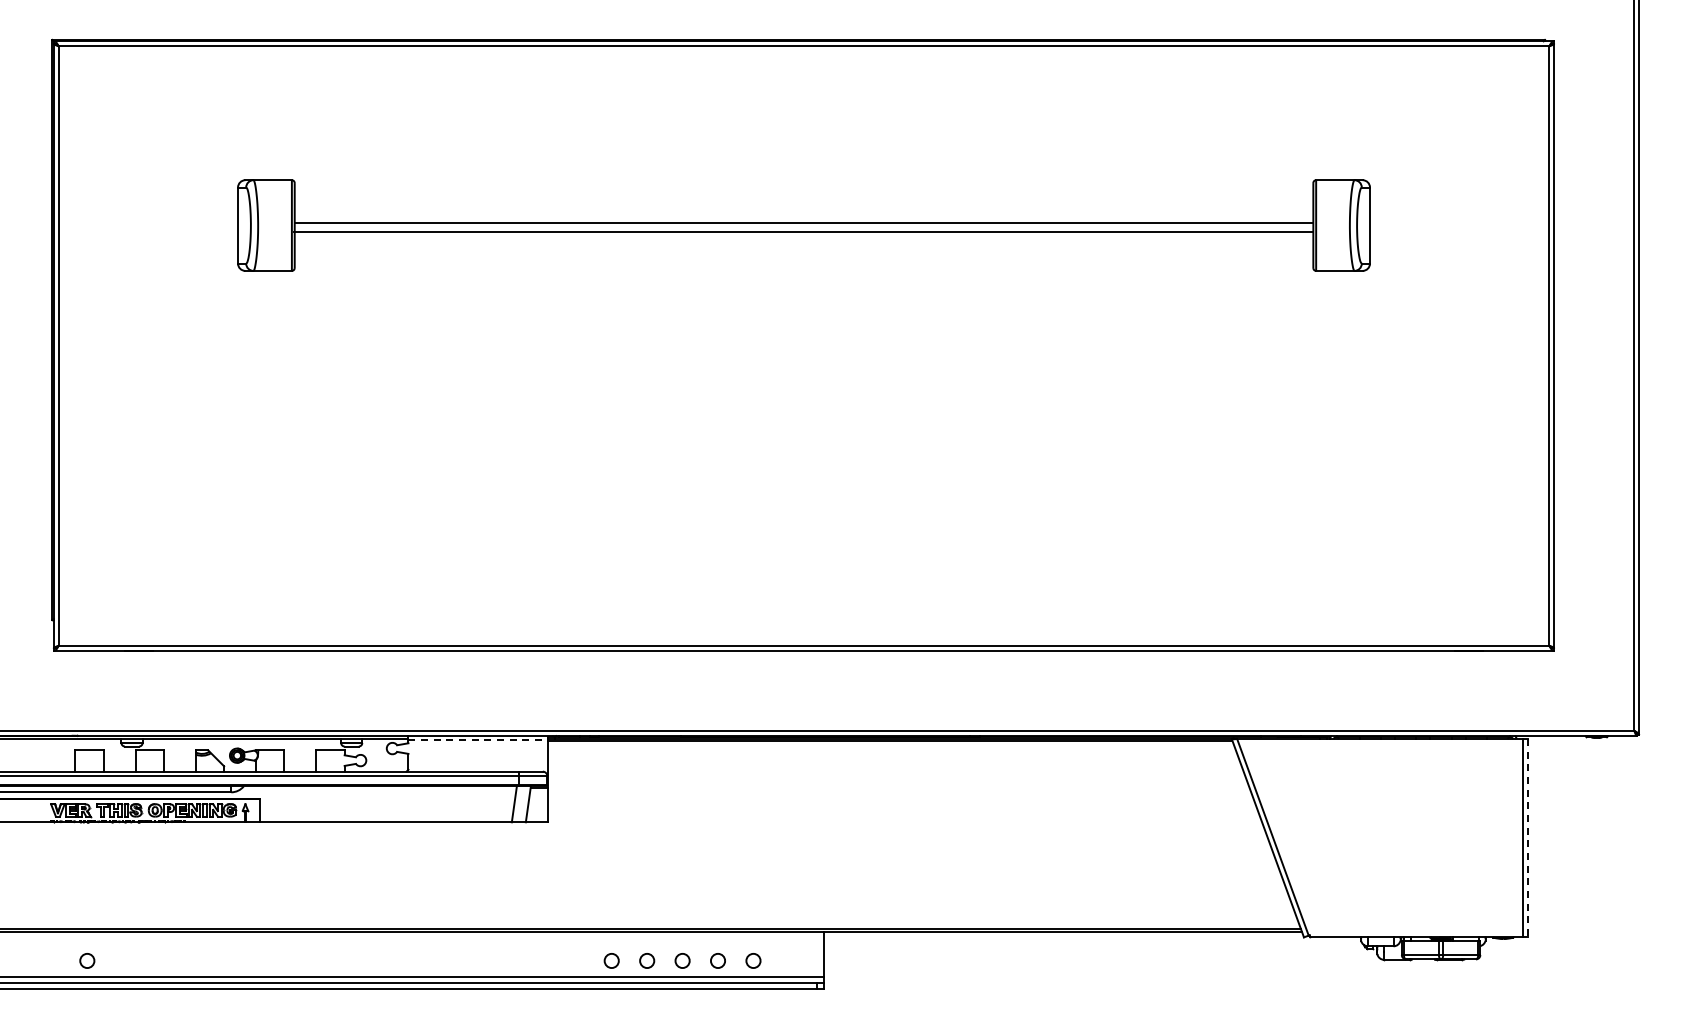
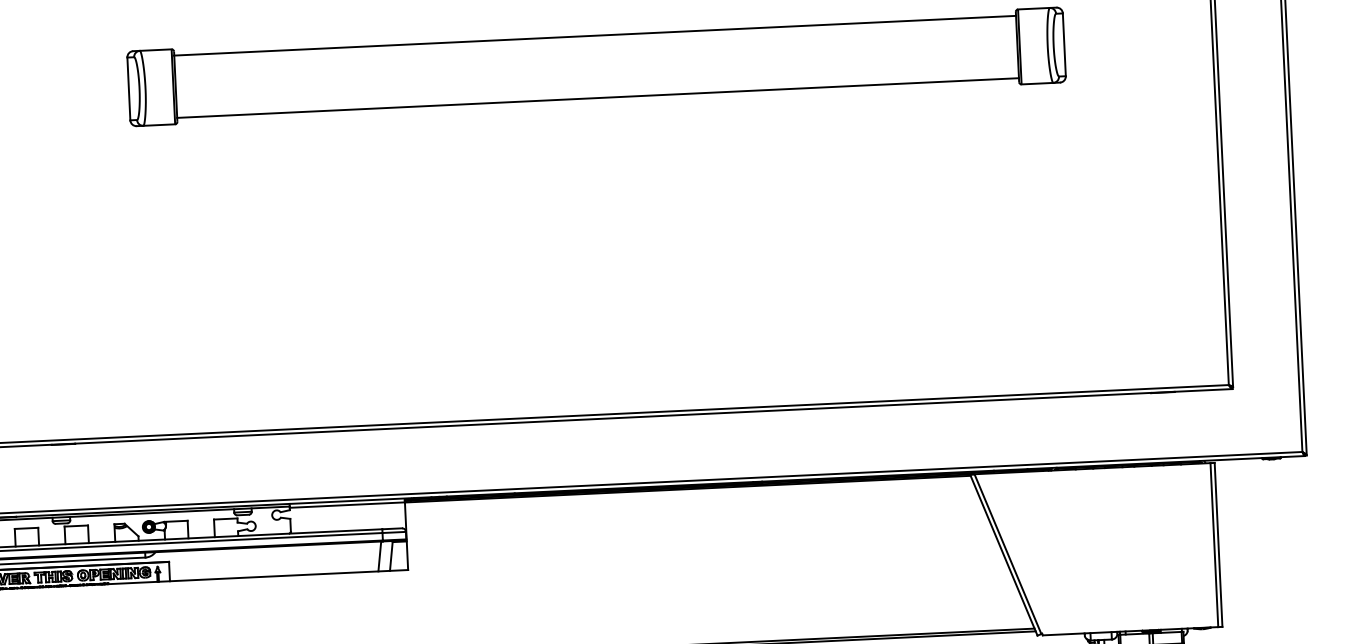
line: (803, 223) -> (597, 98), moved
line: (803, 231) -> (594, 35), moved
line: (478, 740) -> (347, 505), dashed -> solid
line: (1527, 838) -> (1218, 545), dashed -> solid

